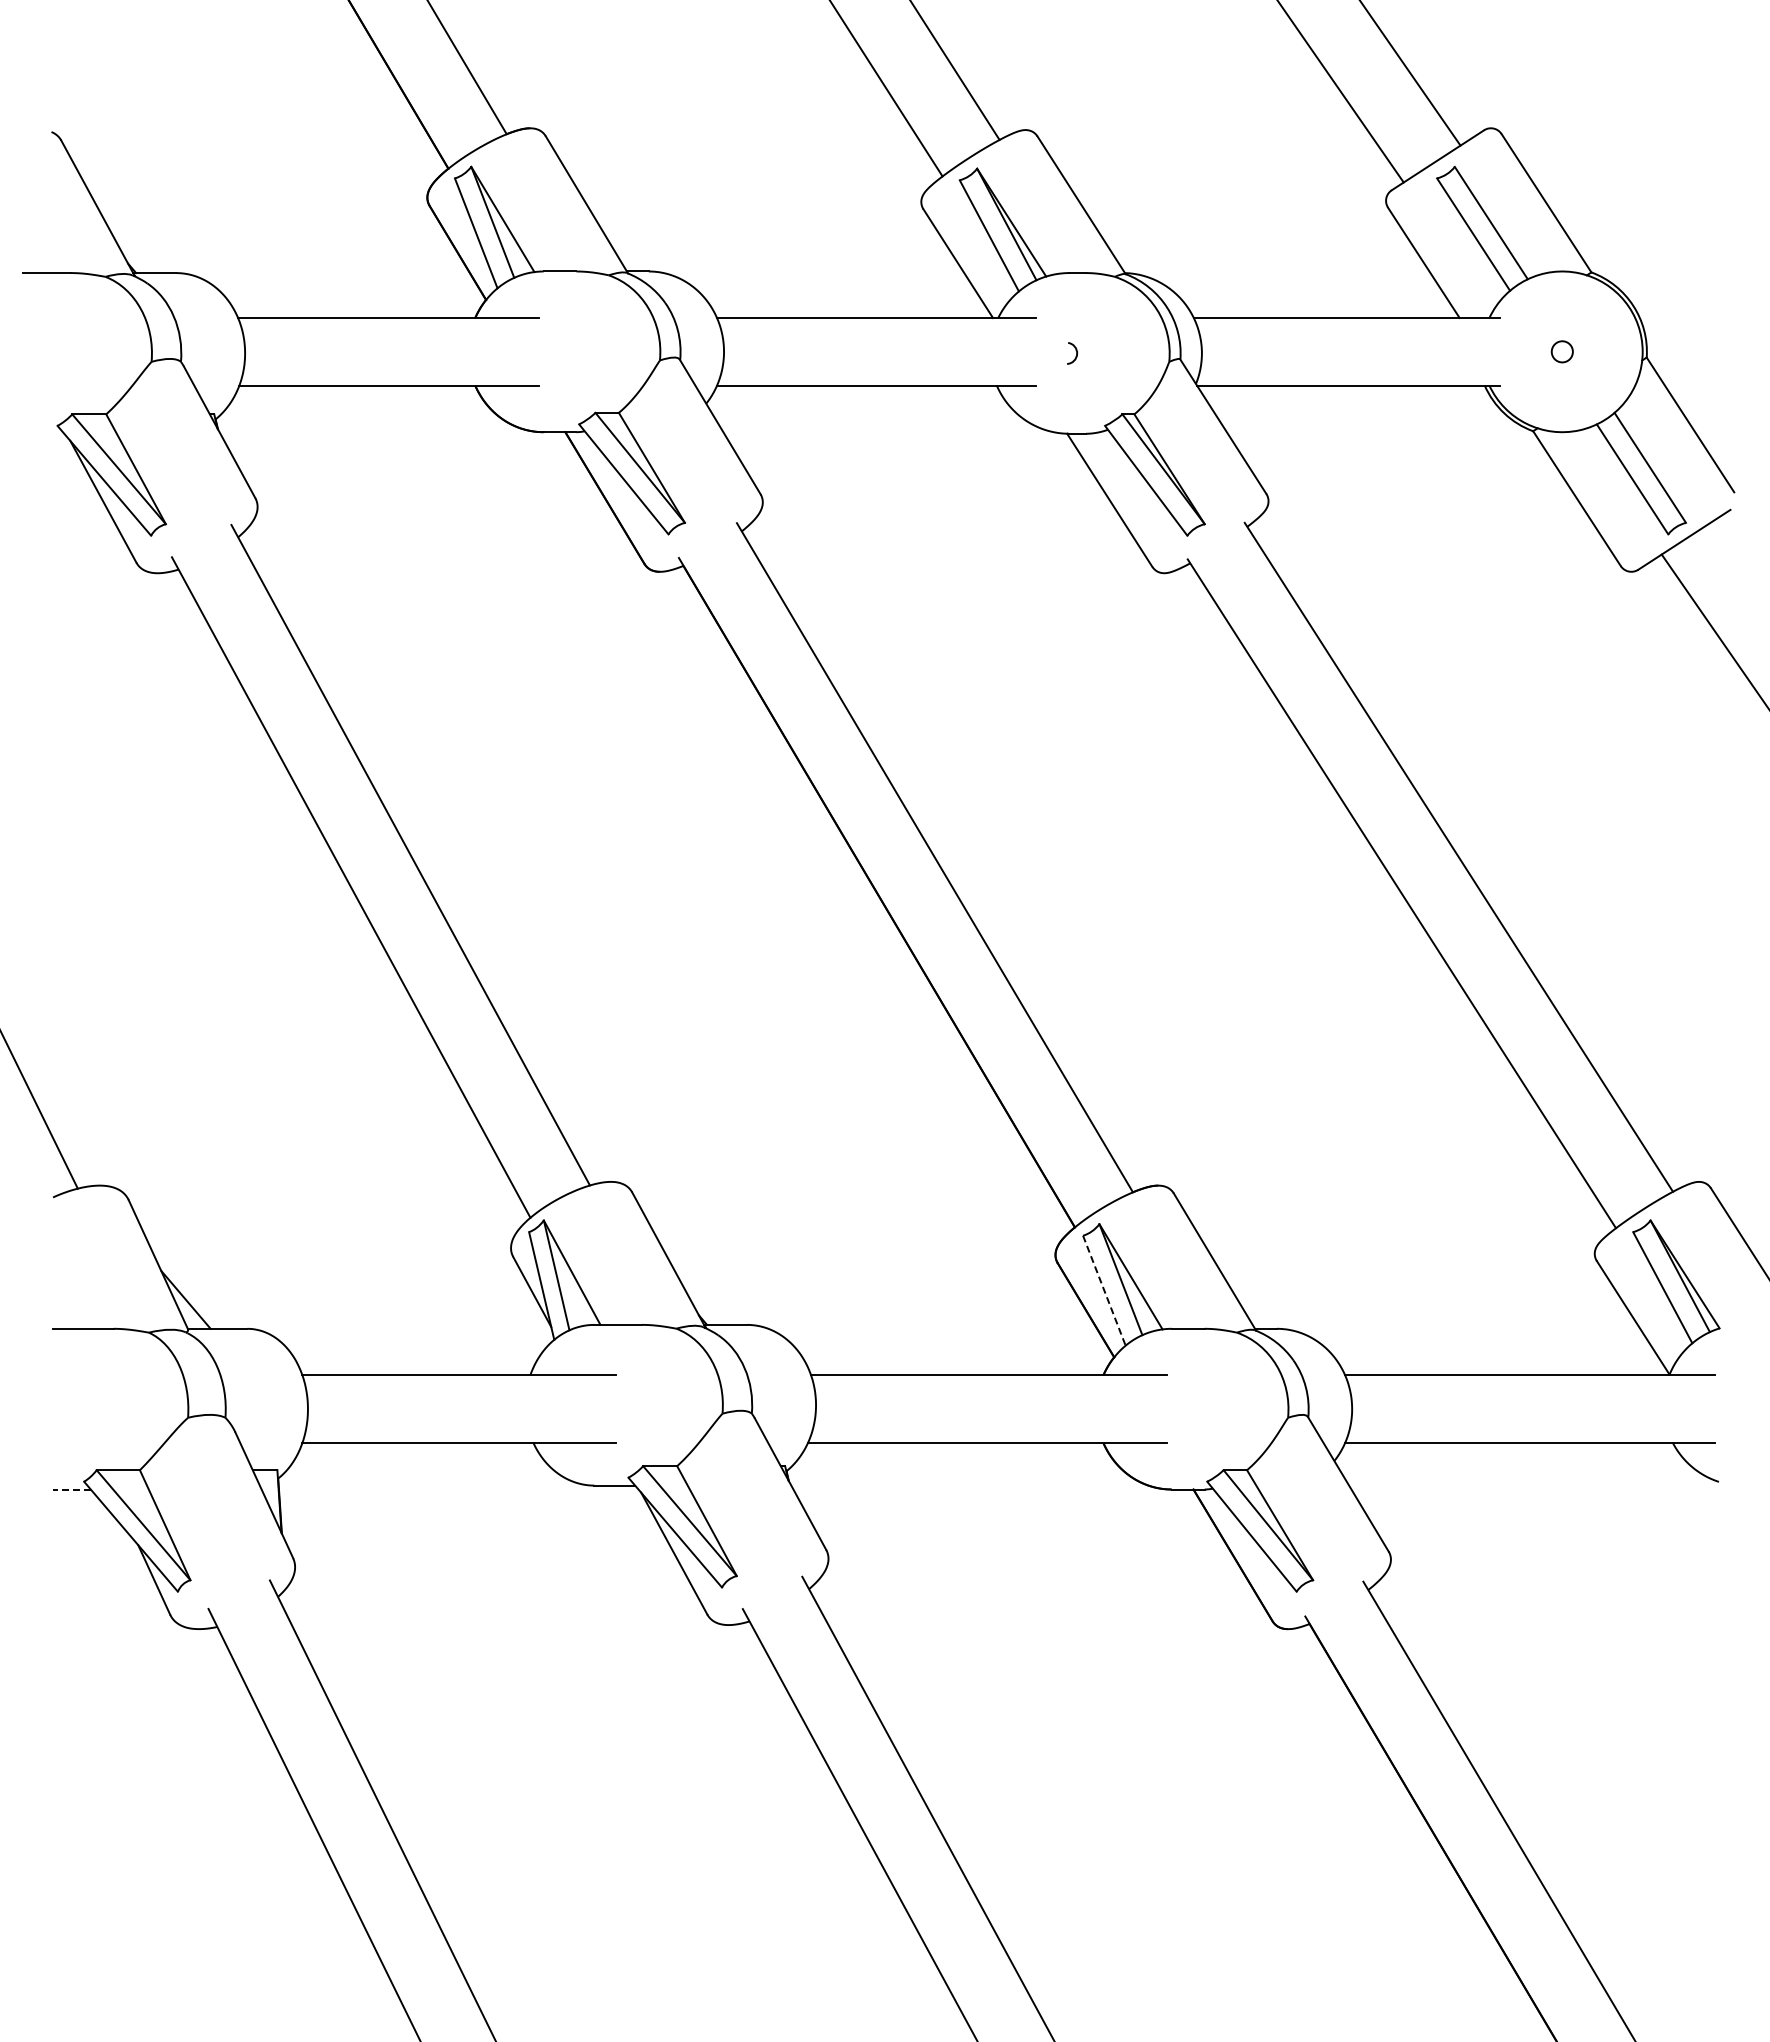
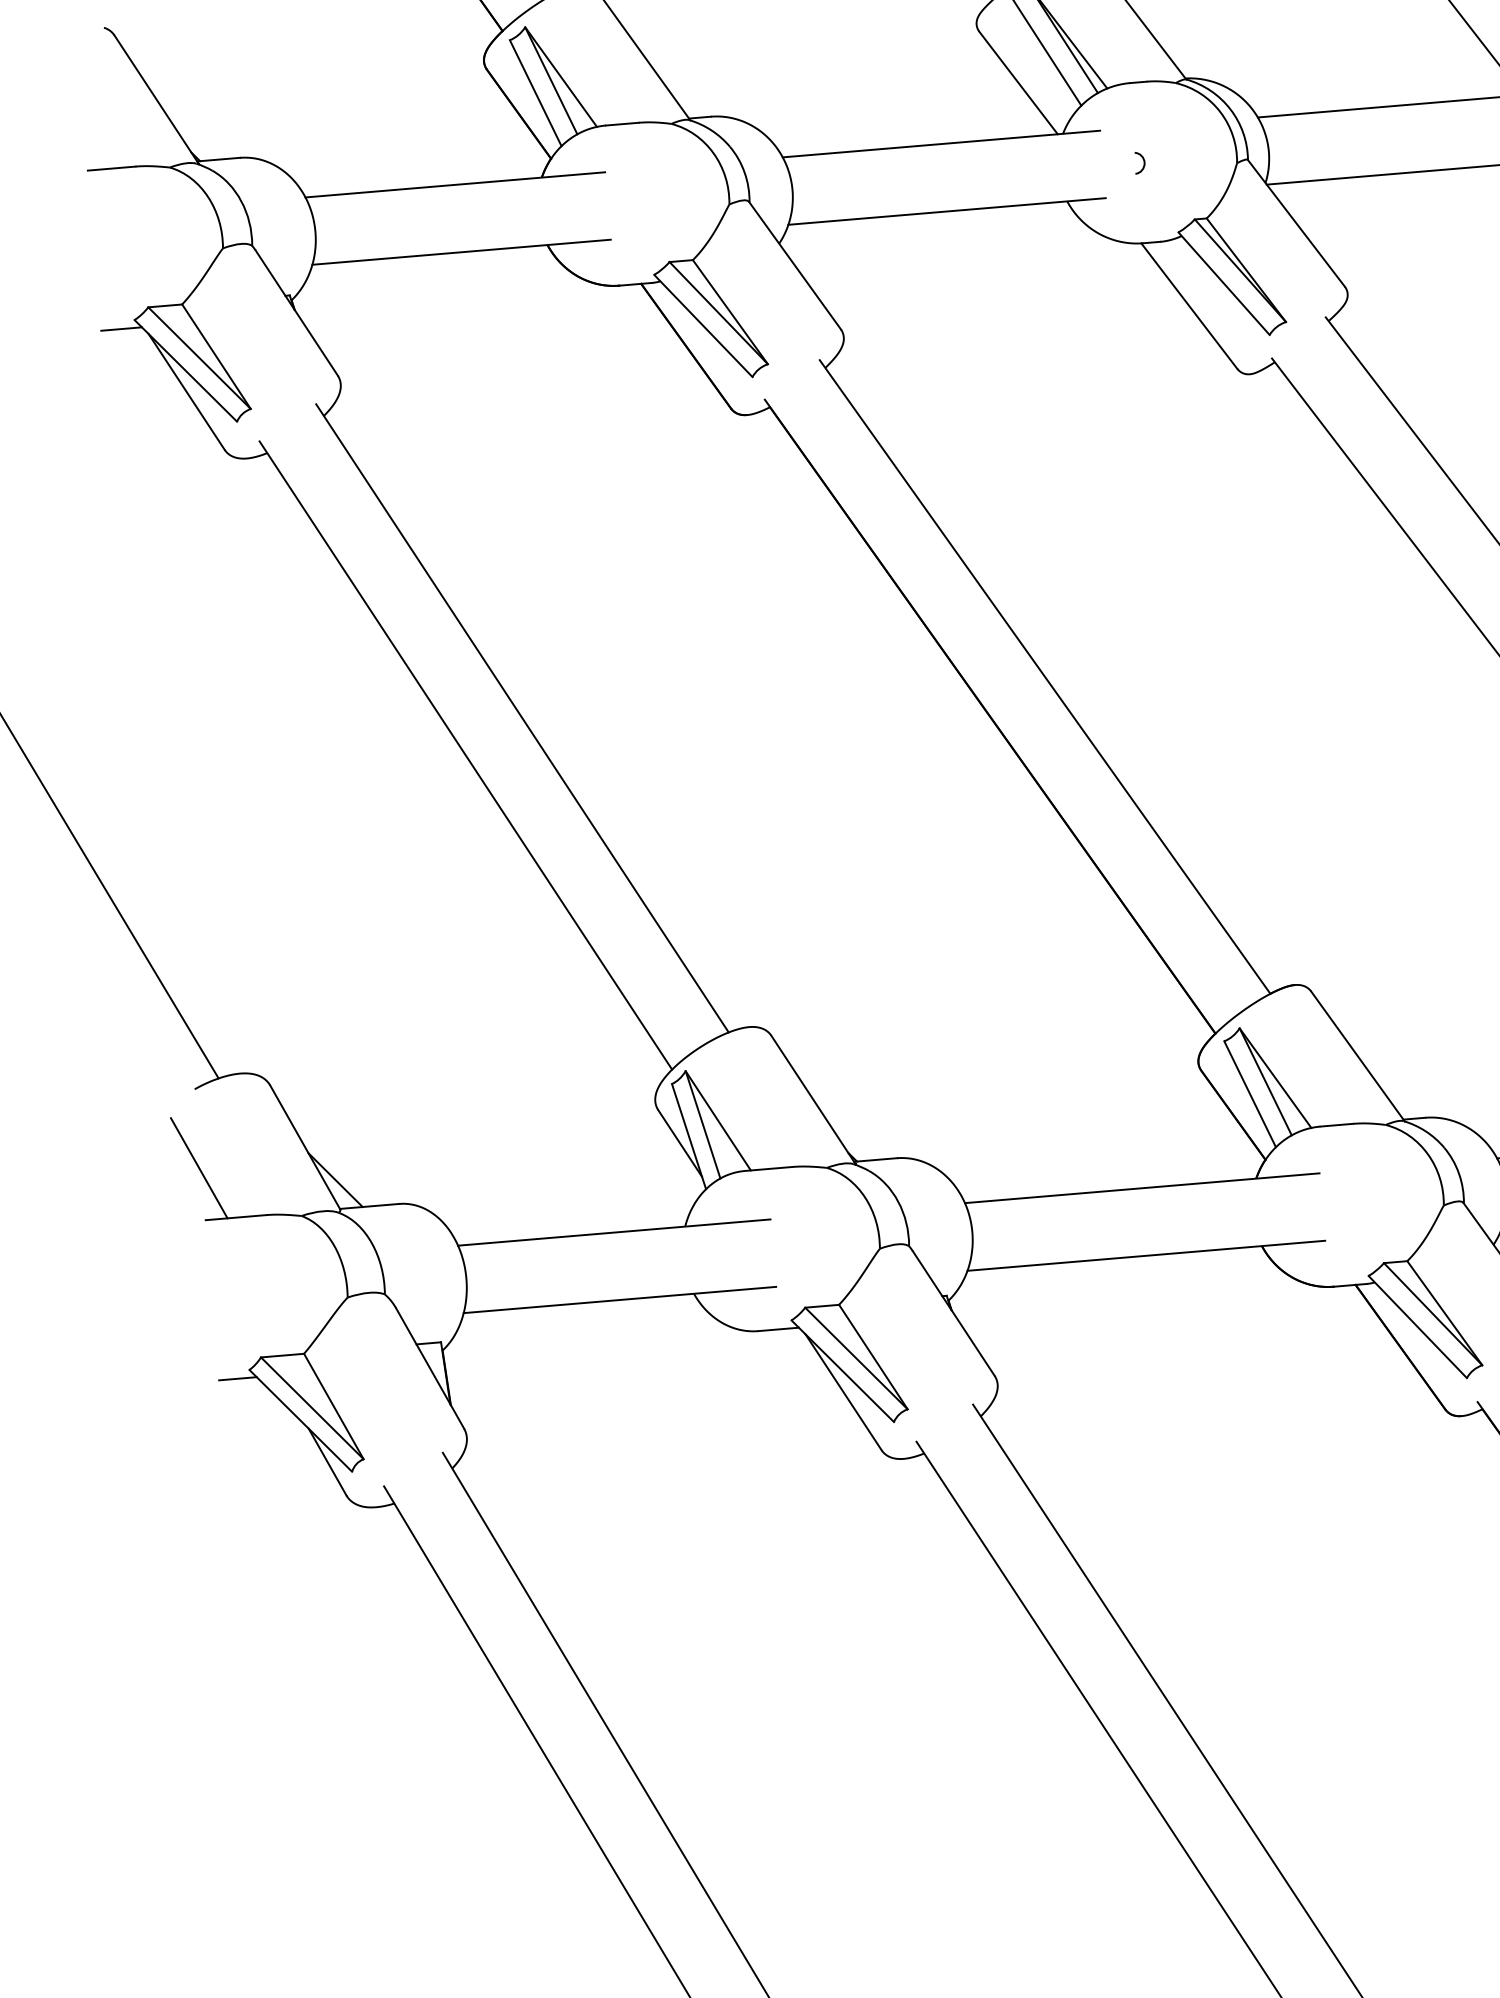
line: (43, 433) -> (121, 328), added
line: (50, 1276) -> (198, 1168), added
line: (1104, 1290) -> (1250, 1094), dashed -> solid
line: (71, 1489) -> (237, 1378), dashed -> solid

